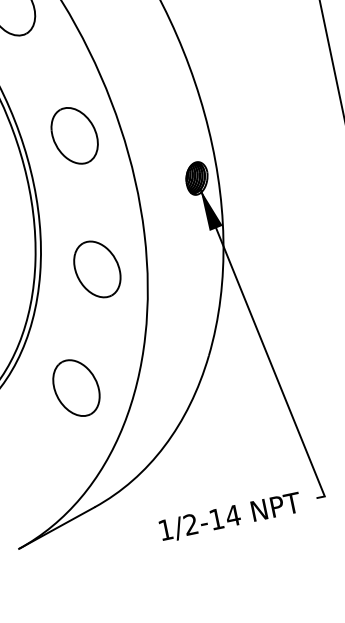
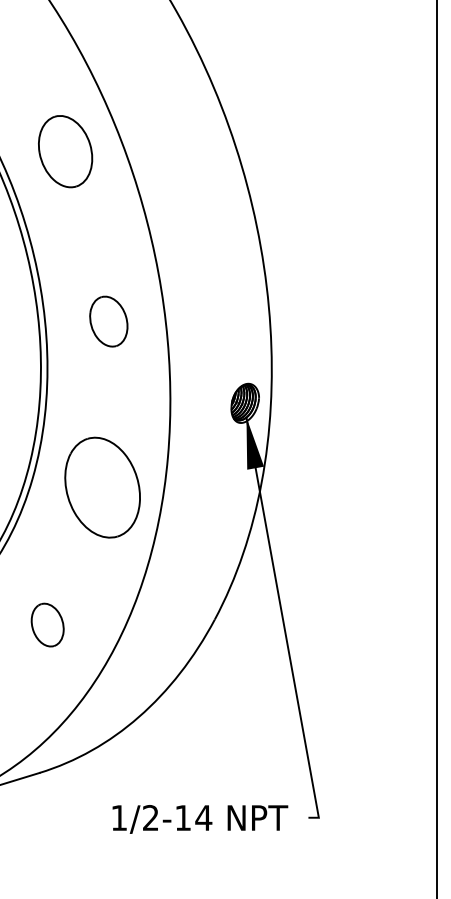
part: (74, 135) -> (108, 321), size x0.7
part: (96, 269) -> (101, 487), size x1.4
part: (76, 387) -> (47, 624), size x0.6

